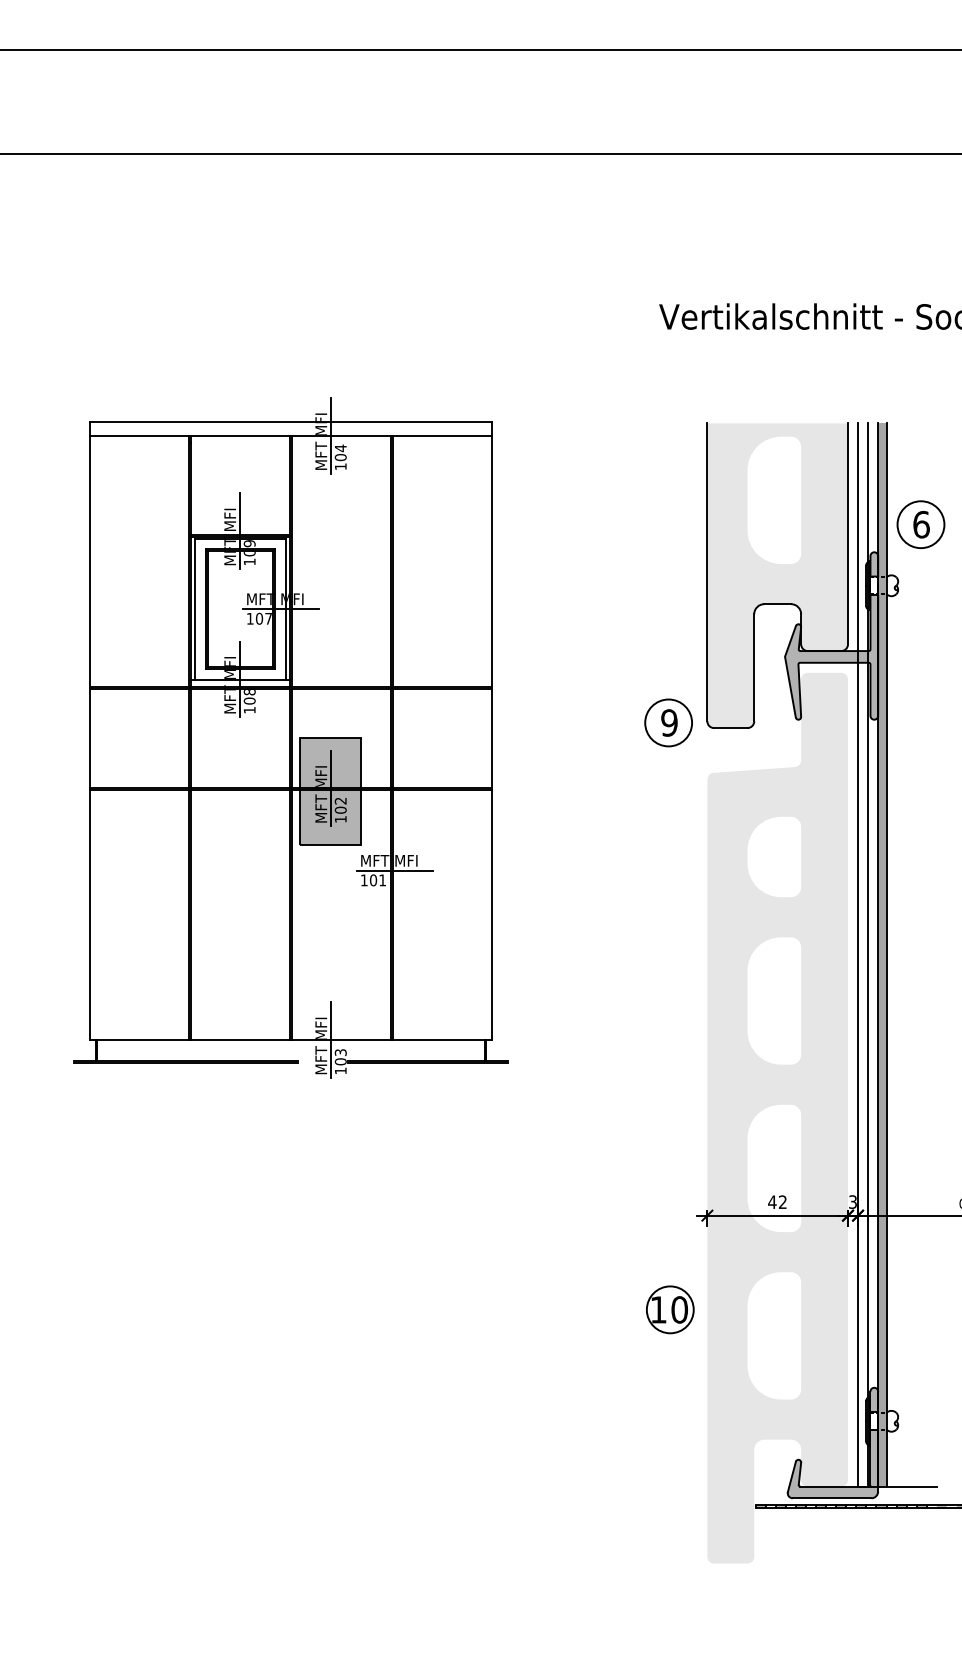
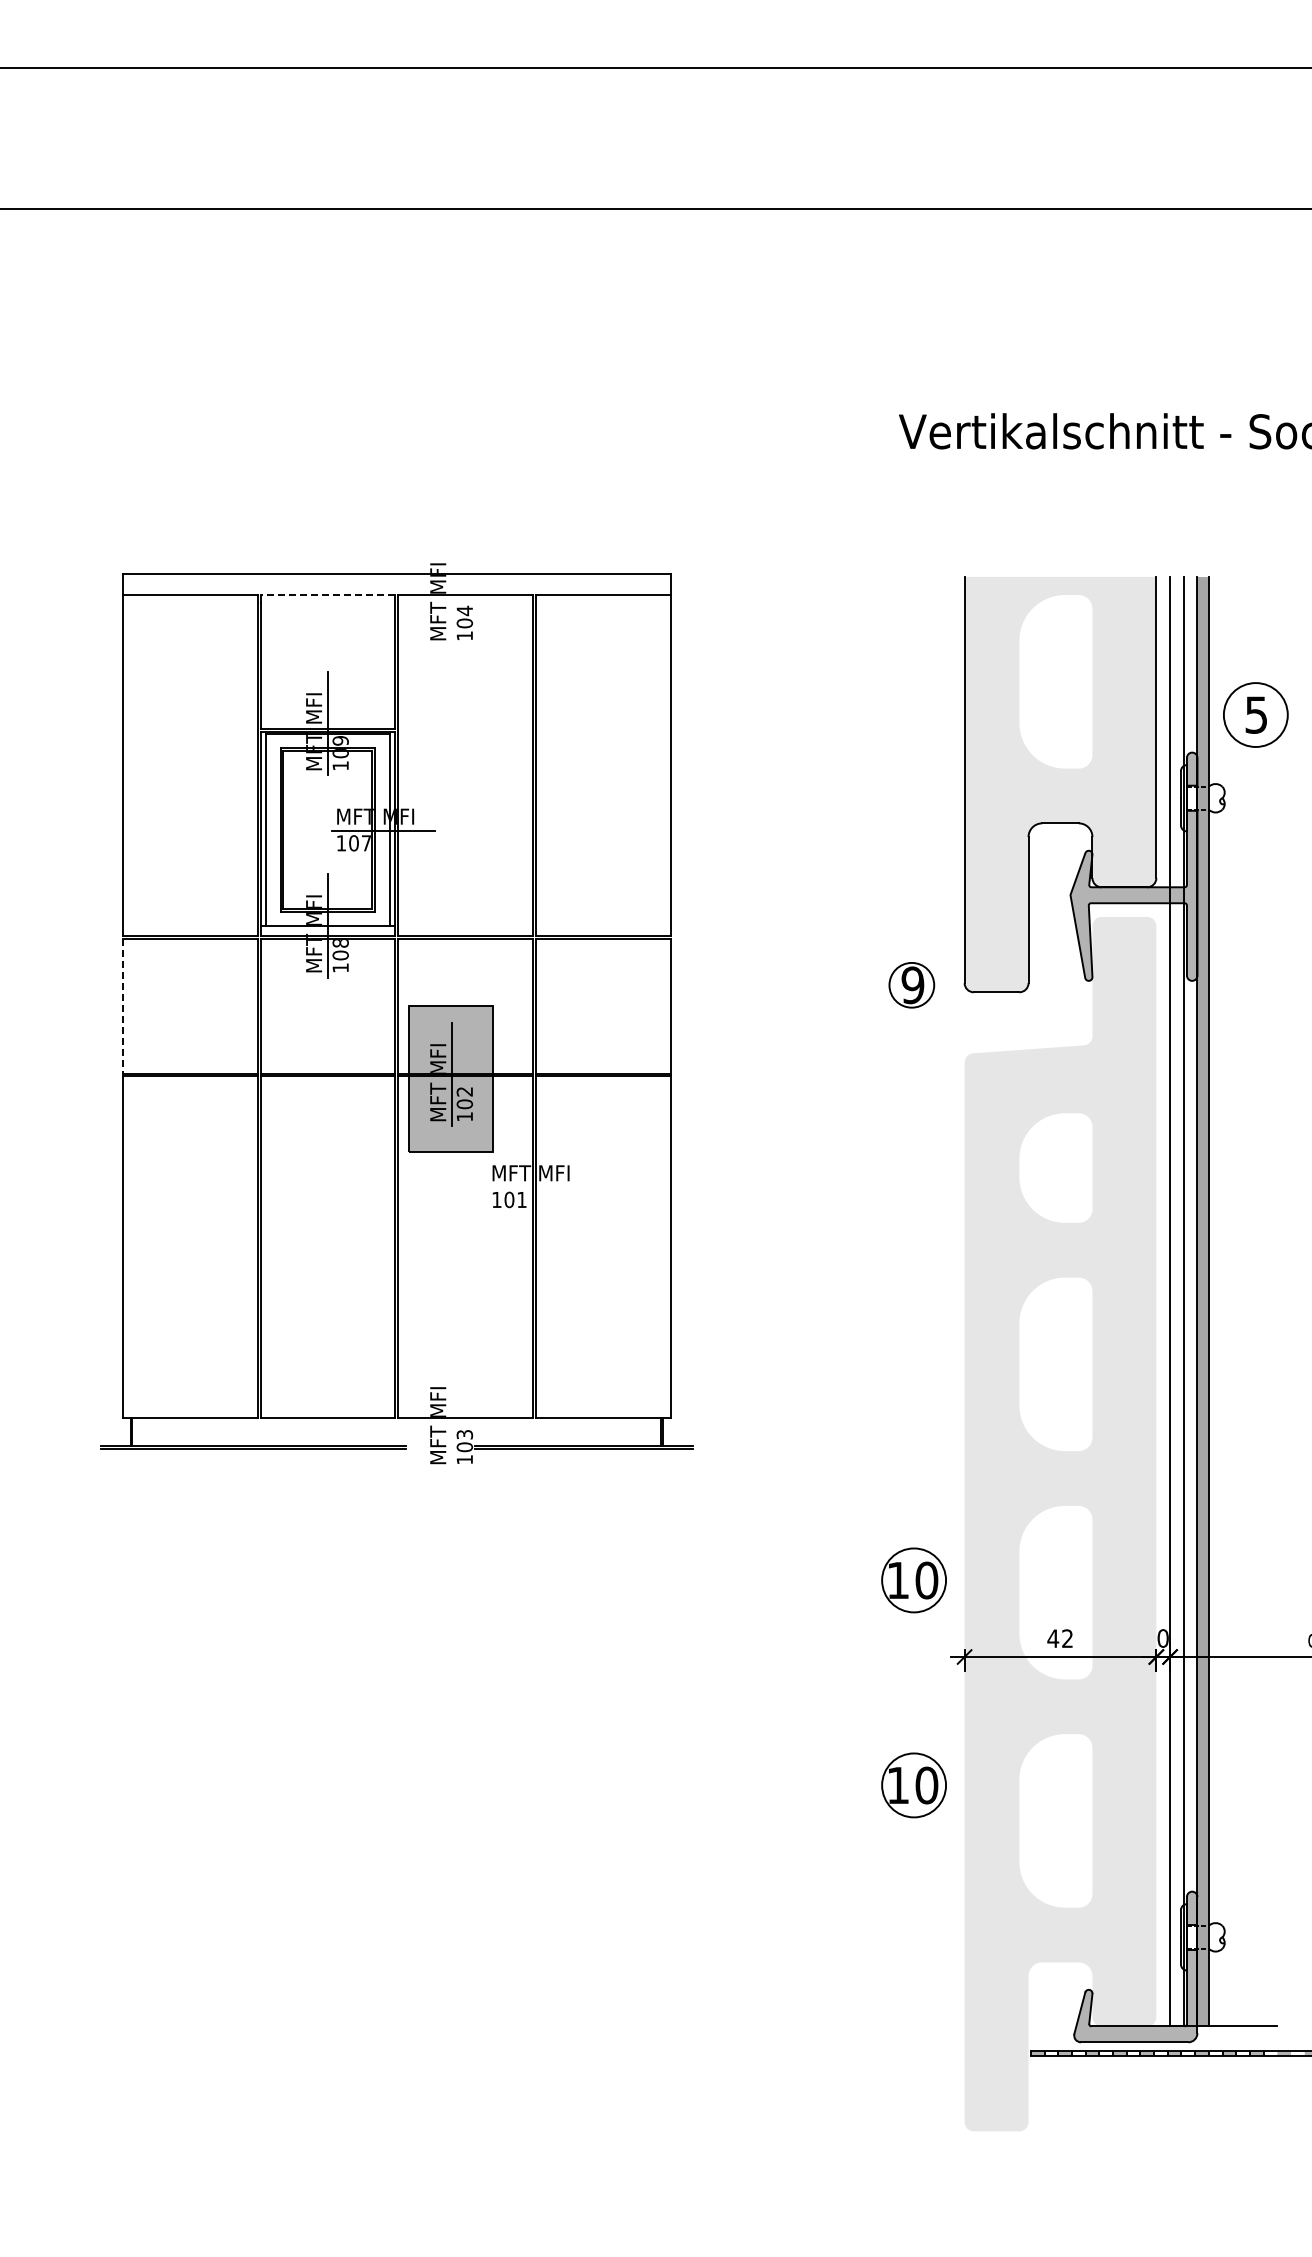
line: (331, 435) -> (452, 593), removed
line: (240, 436) -> (327, 594), solid -> dashed
text: (921, 524) -> (1256, 714), 6 -> 5
circle: (668, 723) -> (911, 985), size x0.7
line: (89, 738) -> (122, 1006), solid -> dashed
line: (394, 871) -> (538, 1187), removed
line: (331, 1039) -> (452, 1417), removed
part: (669, 1159) -> (913, 1580), added
text: (852, 1202) -> (1162, 1638), 3 -> 0

